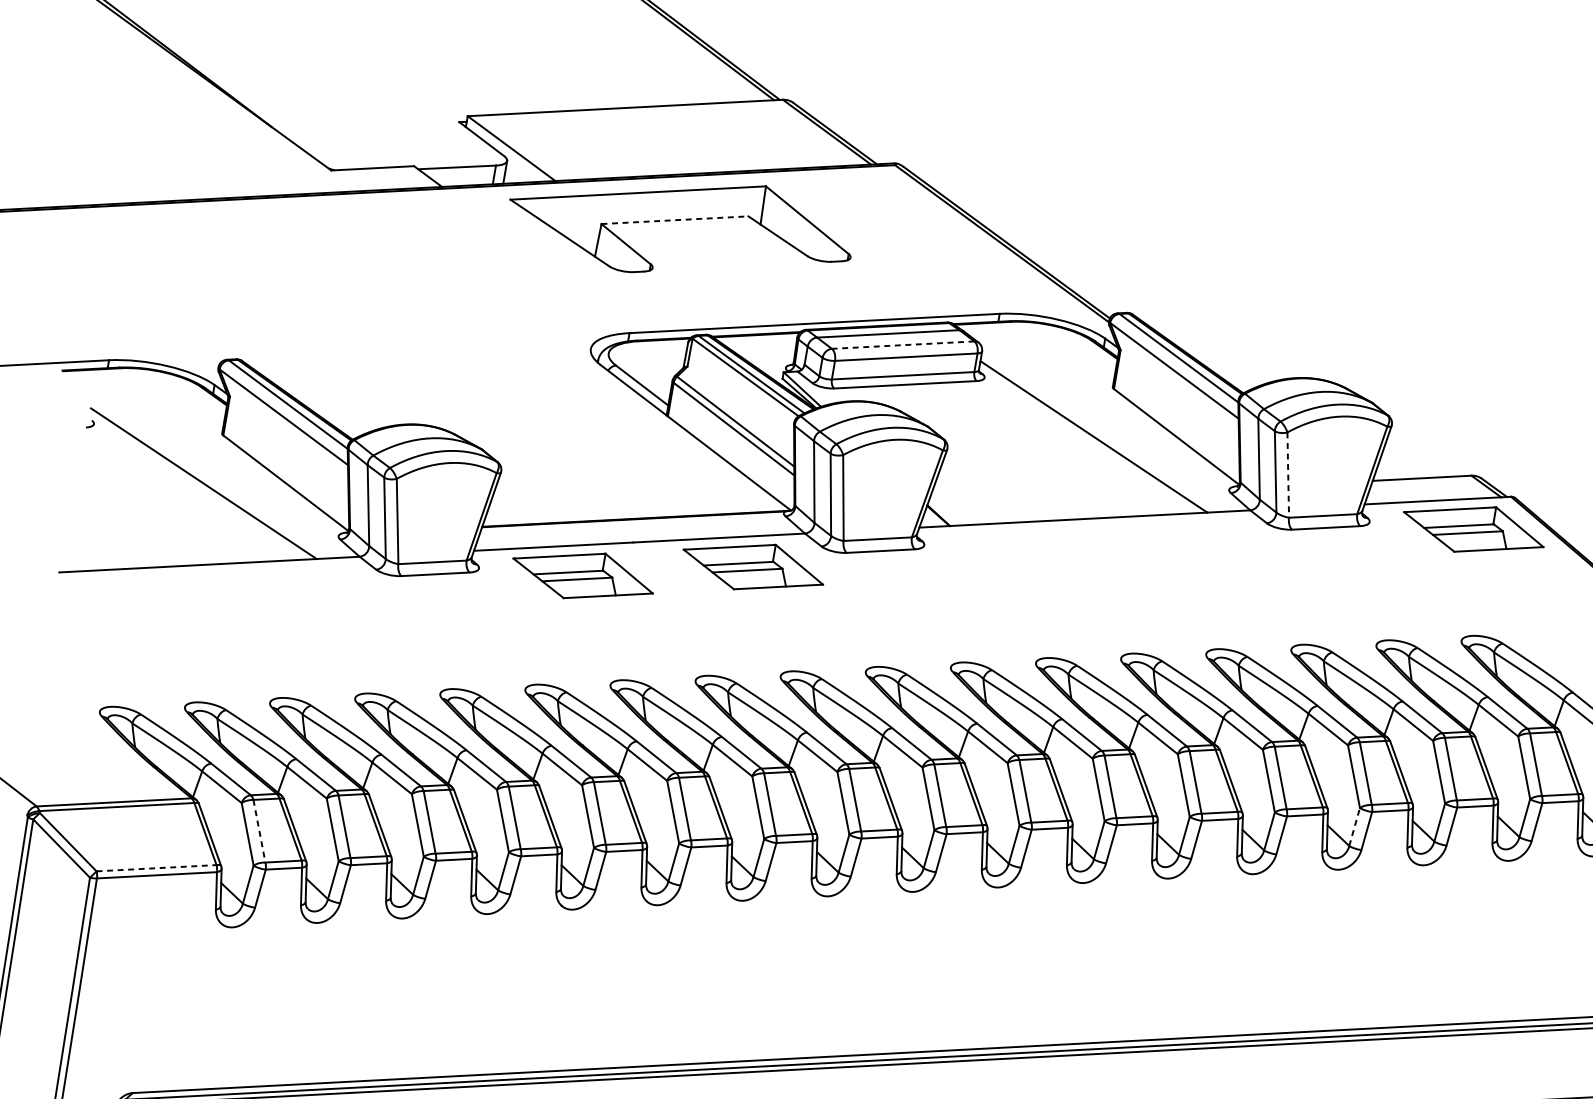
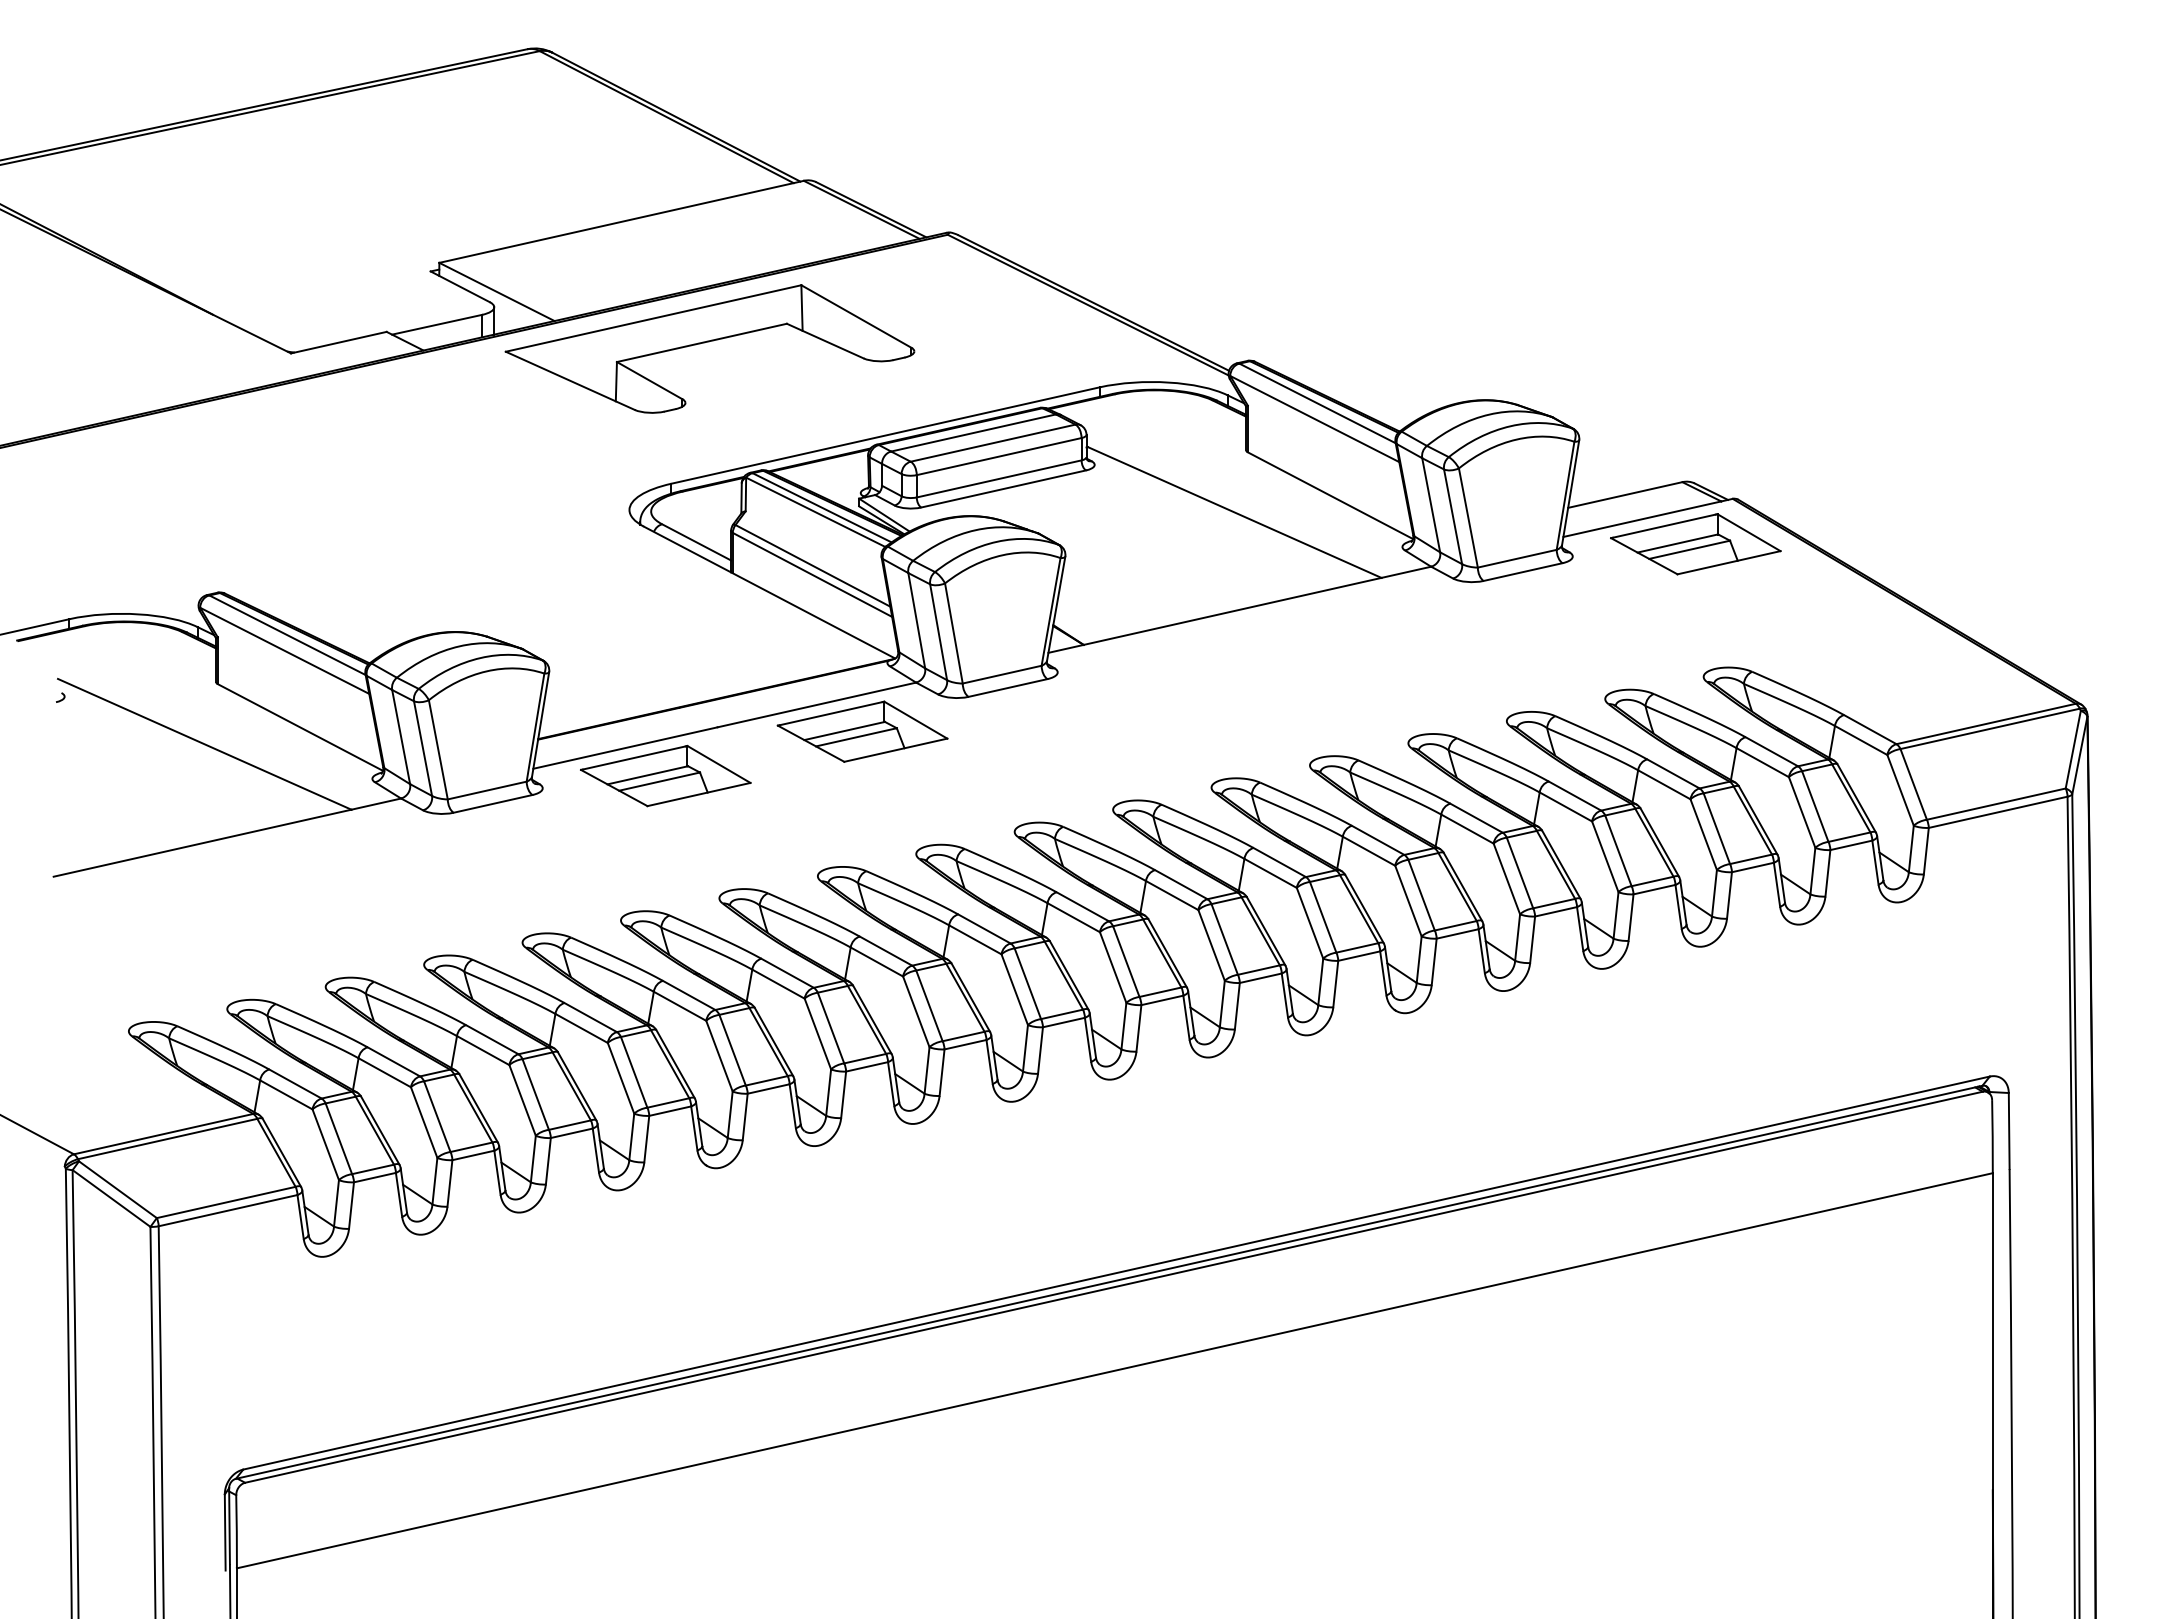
line: (675, 219) -> (702, 342), dashed -> solid
line: (902, 345) -> (992, 443), dashed -> solid
line: (1288, 475) -> (1468, 518), dashed -> solid
line: (1355, 826) -> (1616, 914), dashed -> solid
line: (259, 830) -> (338, 1138), dashed -> solid
line: (156, 868) -> (226, 1202), dashed -> solid

